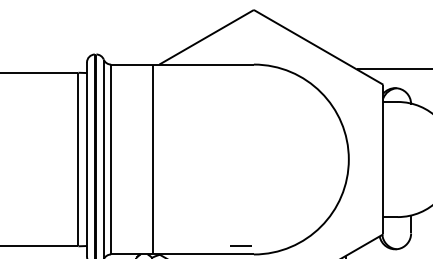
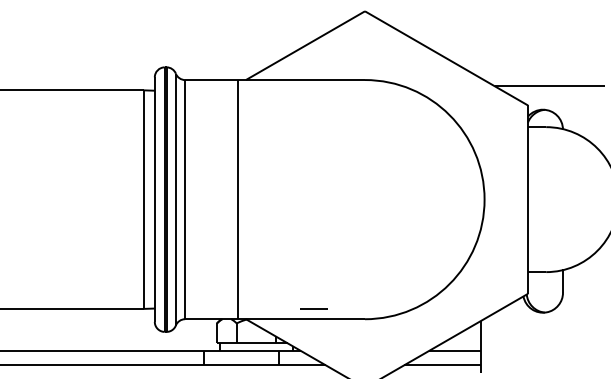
line: (240, 245) -> (313, 308), moved

